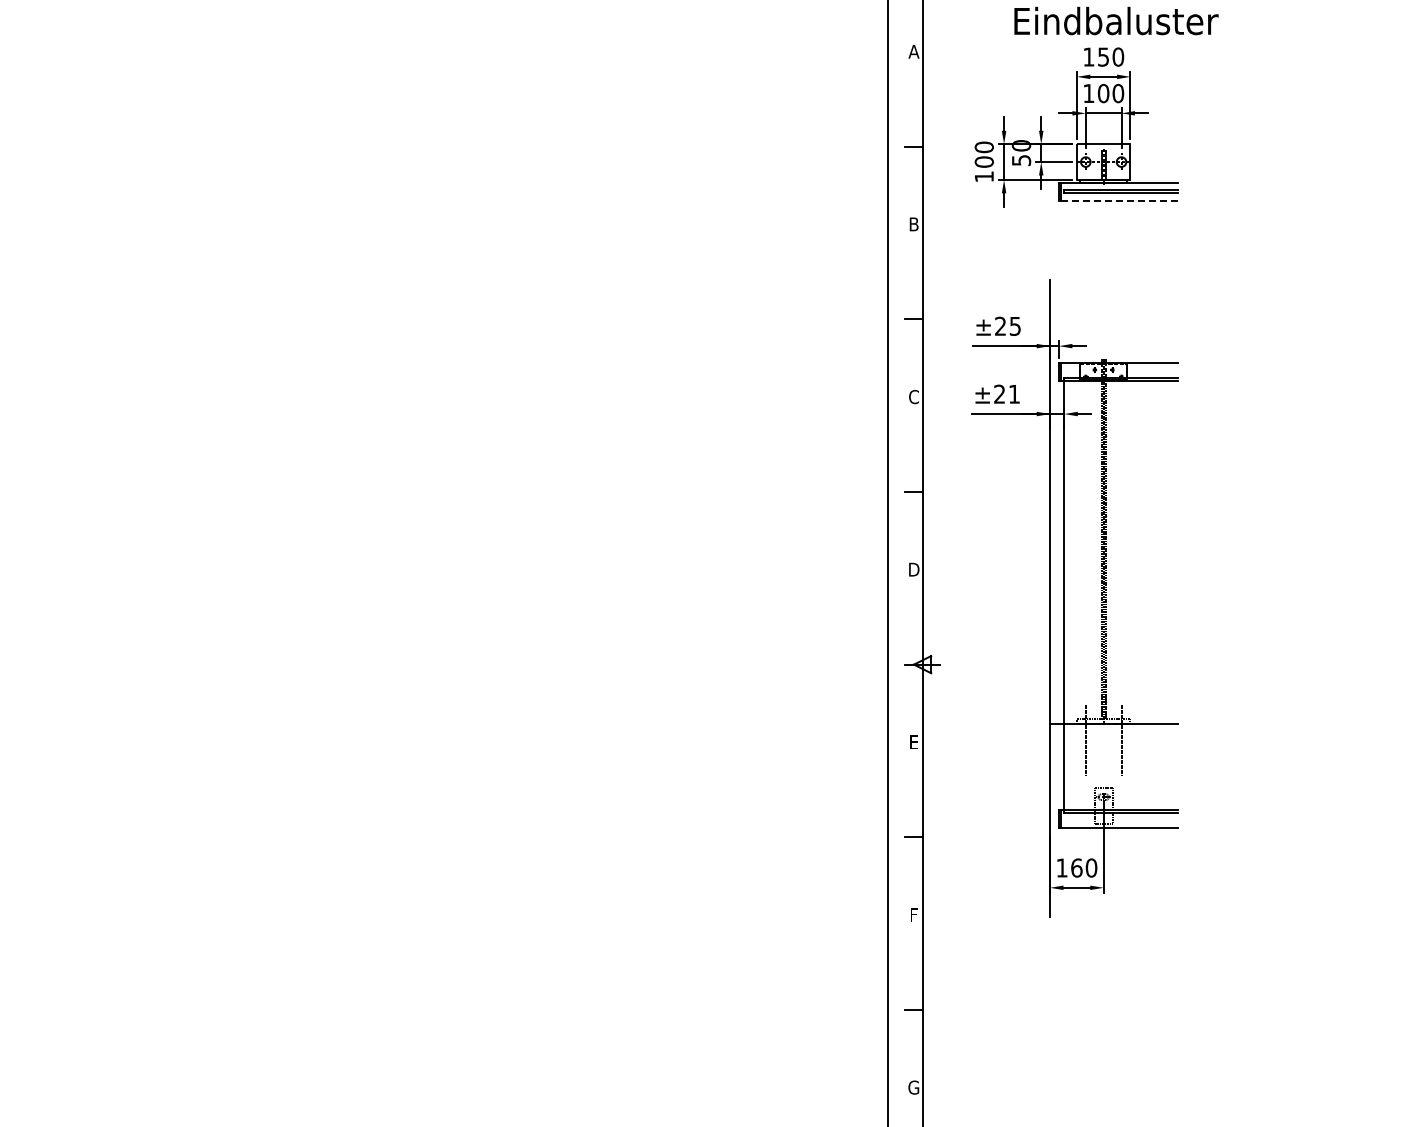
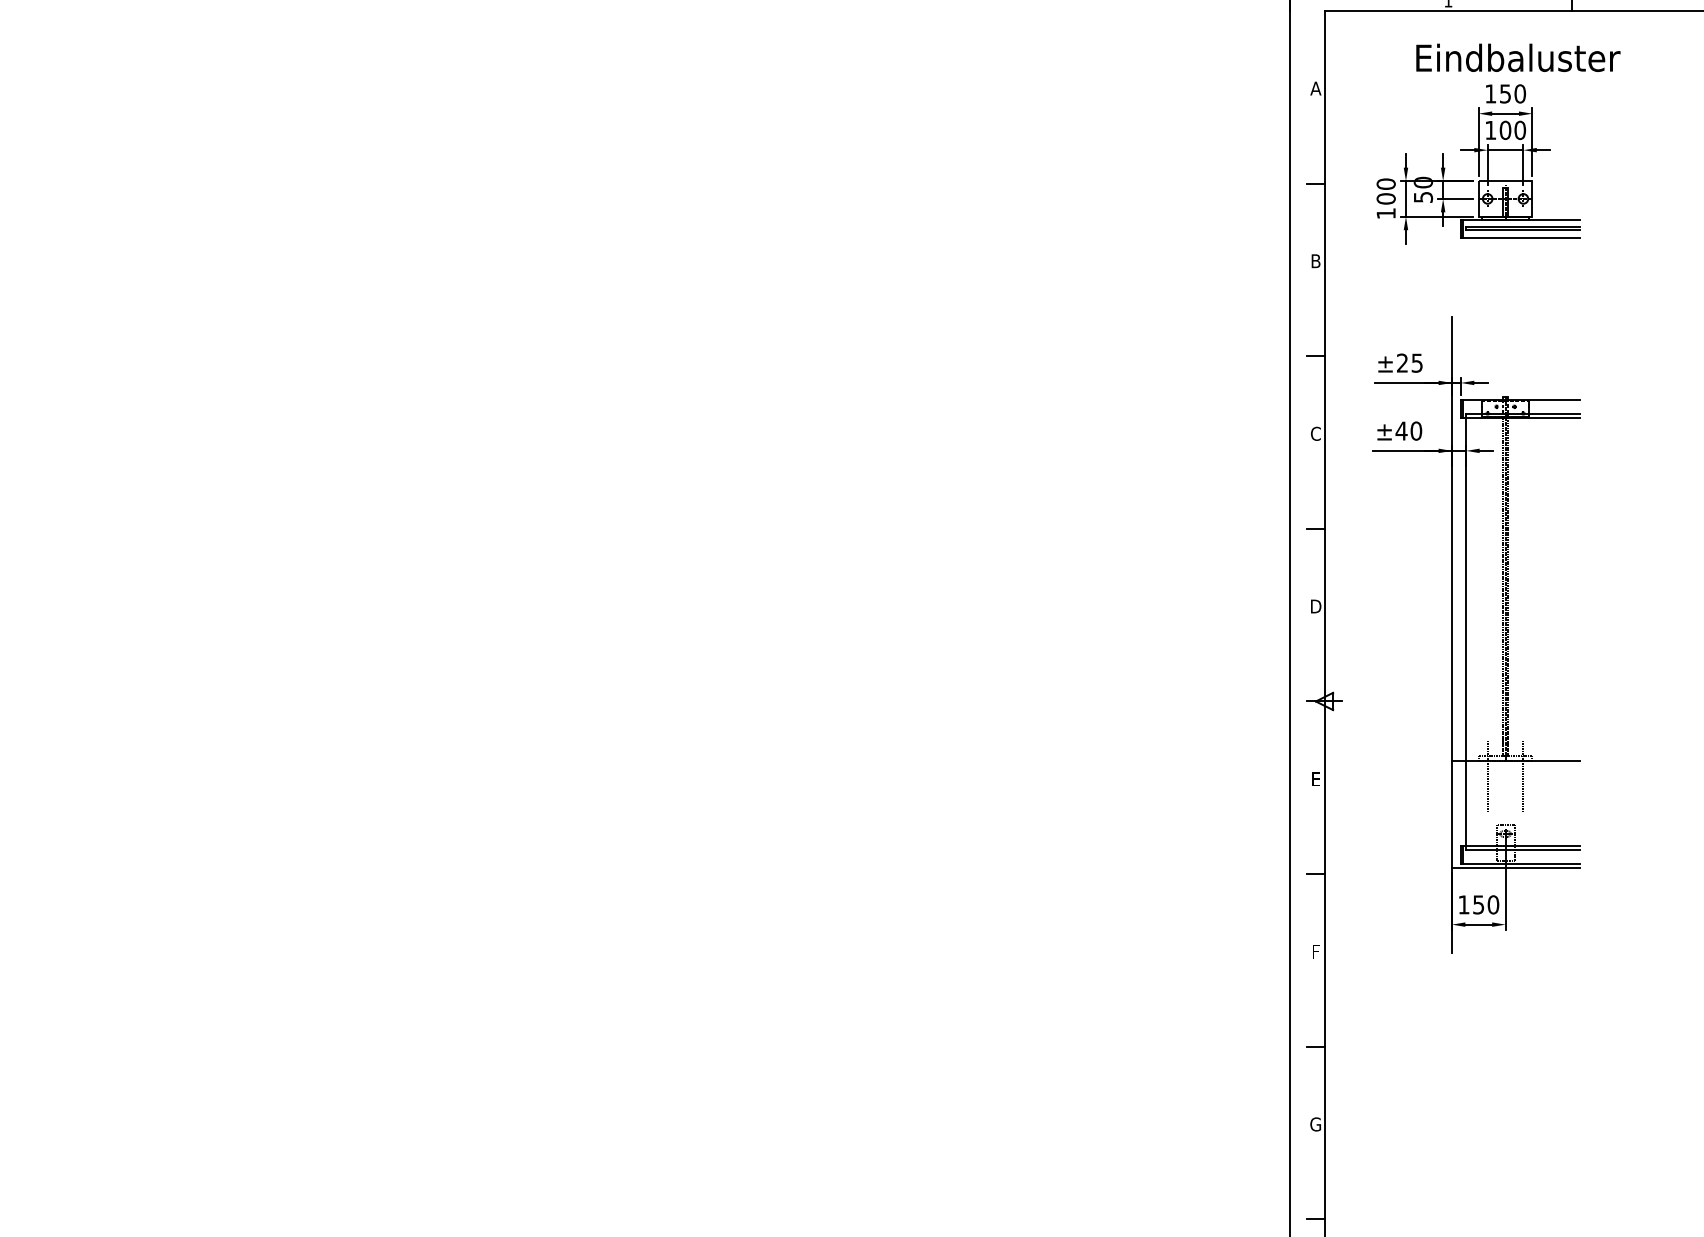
line: (1118, 200) -> (1520, 237), dashed -> solid
text: (1006, 393) -> (1408, 430), ±21 -> ±40
line: (1113, 830) -> (1515, 867), added
text: (1076, 867) -> (1478, 904), 160 -> 150

